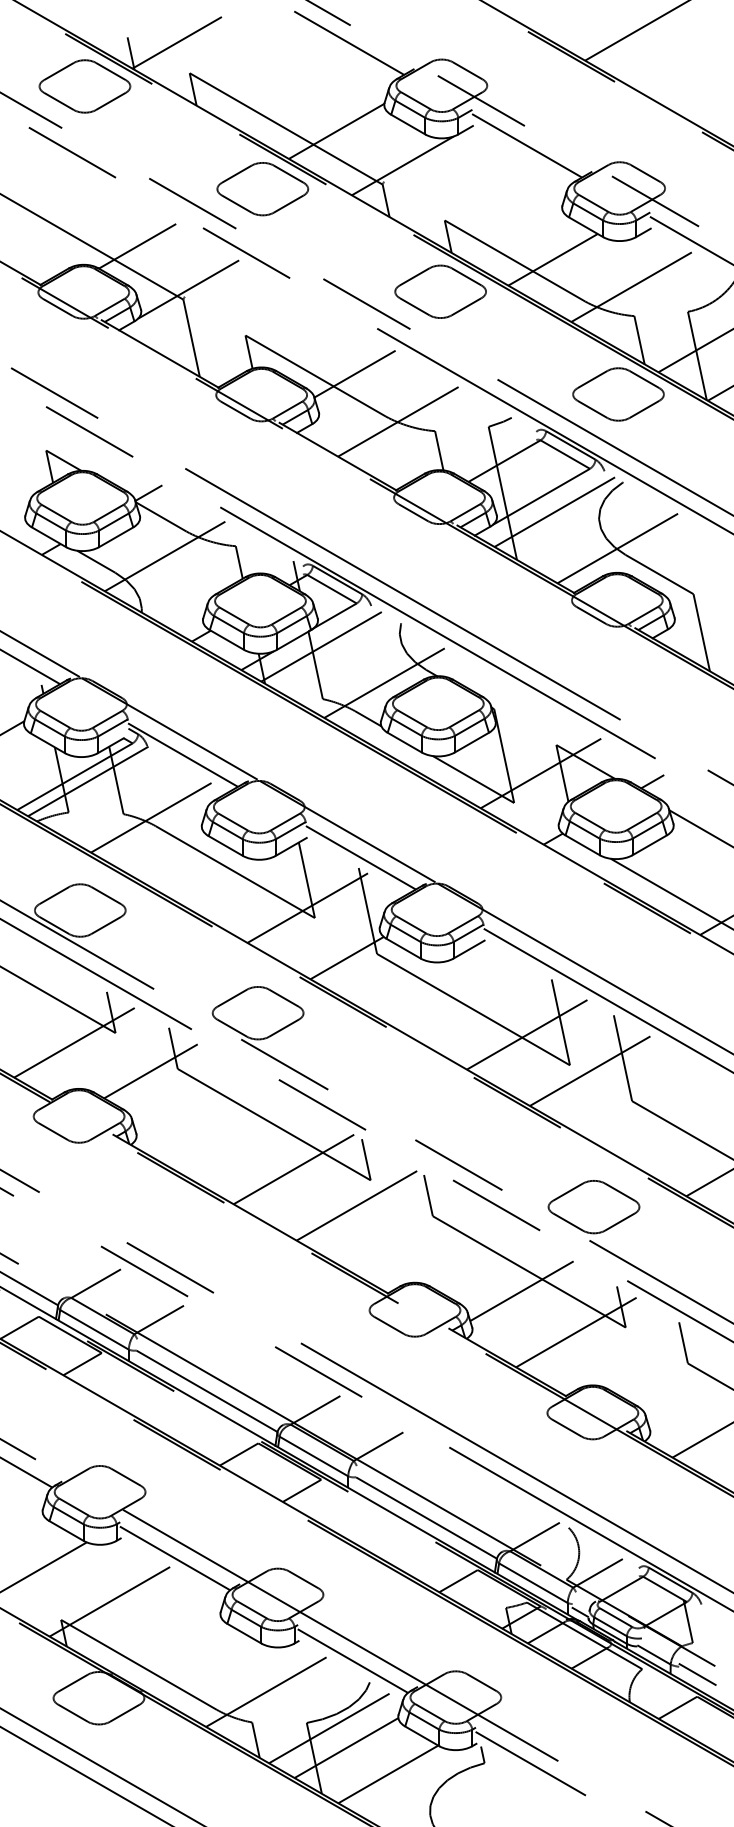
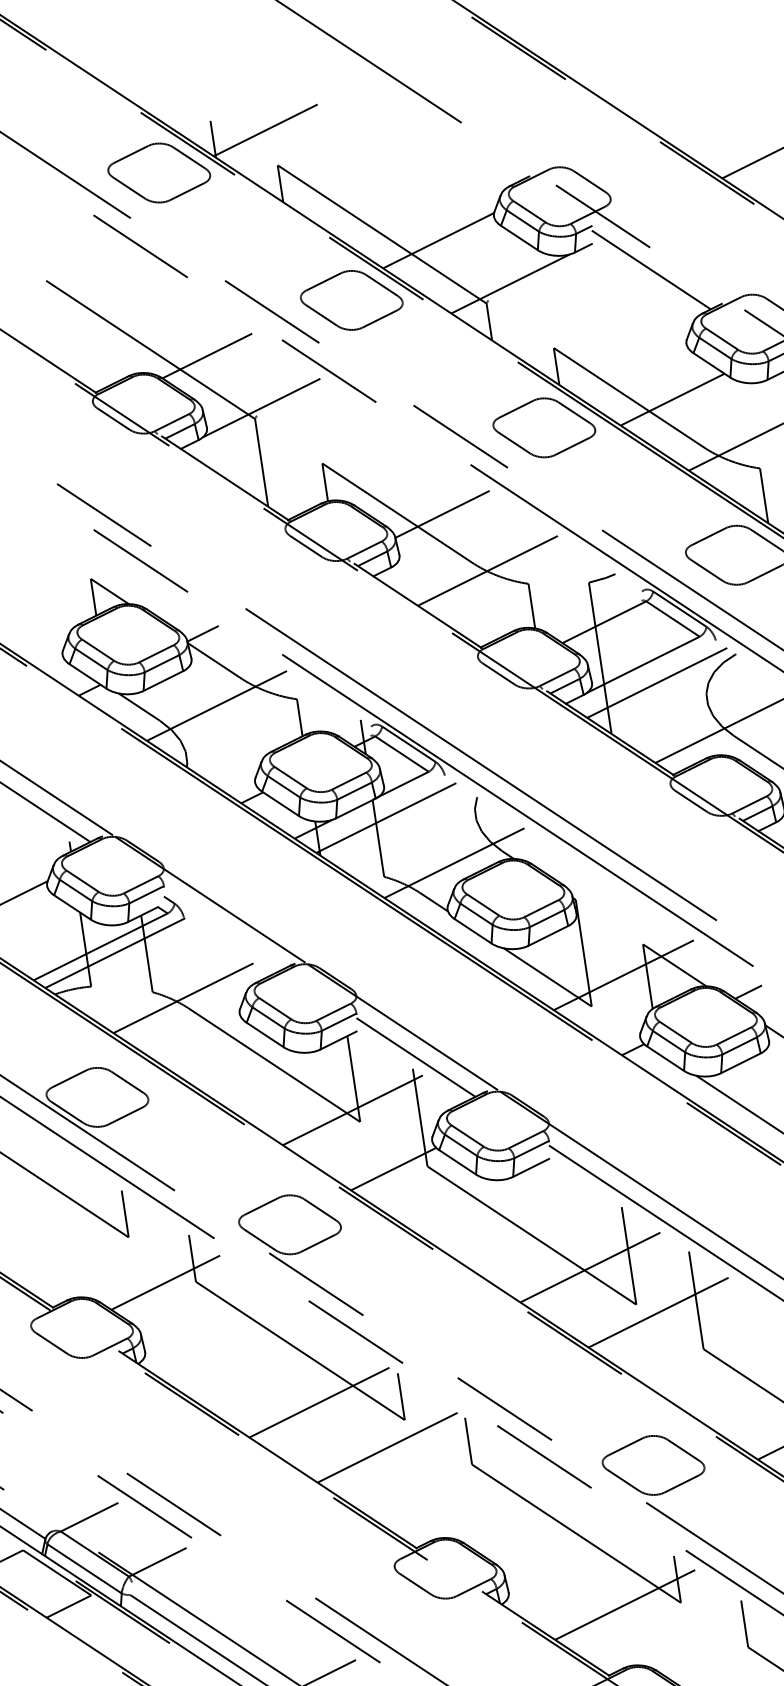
line: (349, 42) -> (459, 141), removed
line: (183, 754) -> (223, 929), removed
line: (74, 1042) -> (81, 1245), removed
line: (521, 1291) -> (566, 1555), removed

